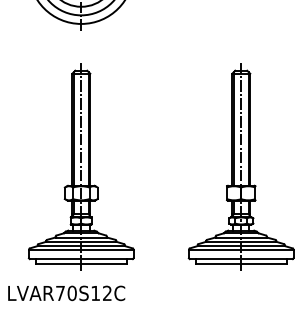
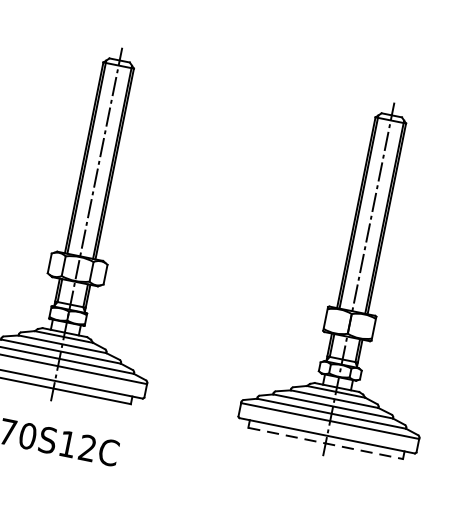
line: (241, 263) -> (326, 443), solid -> dashed

